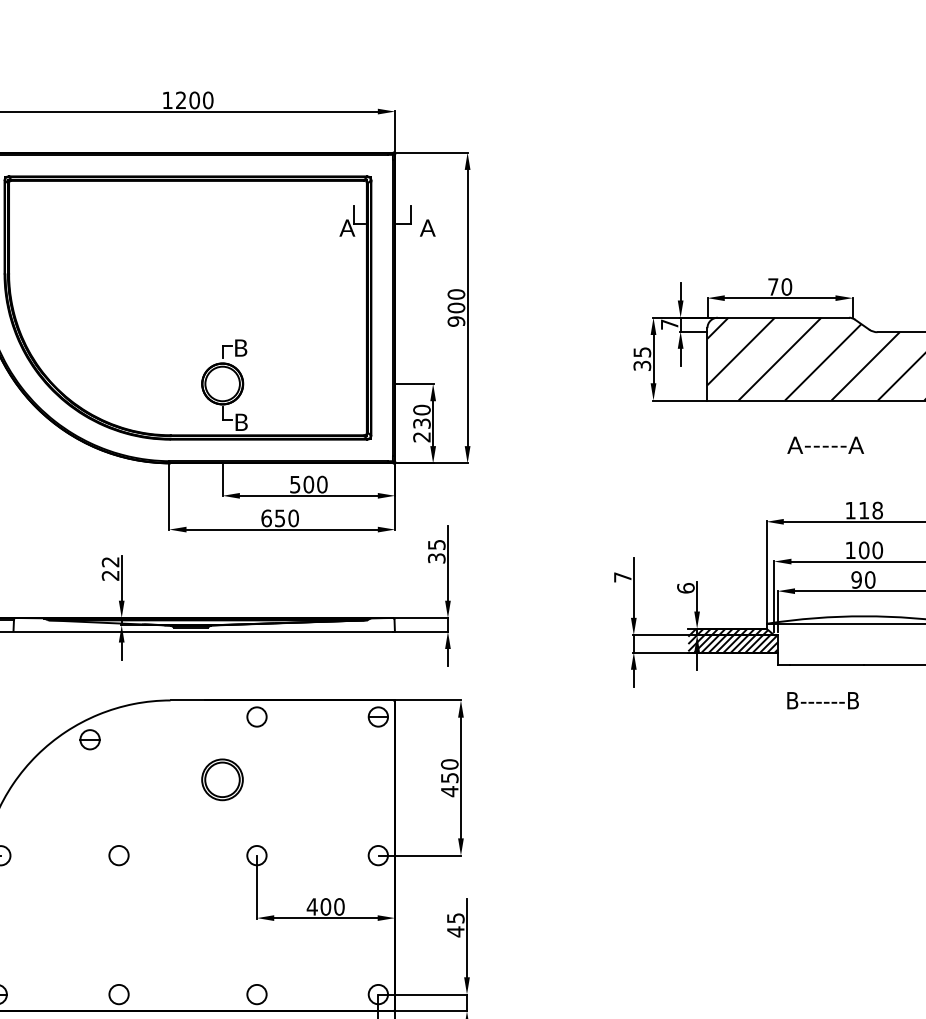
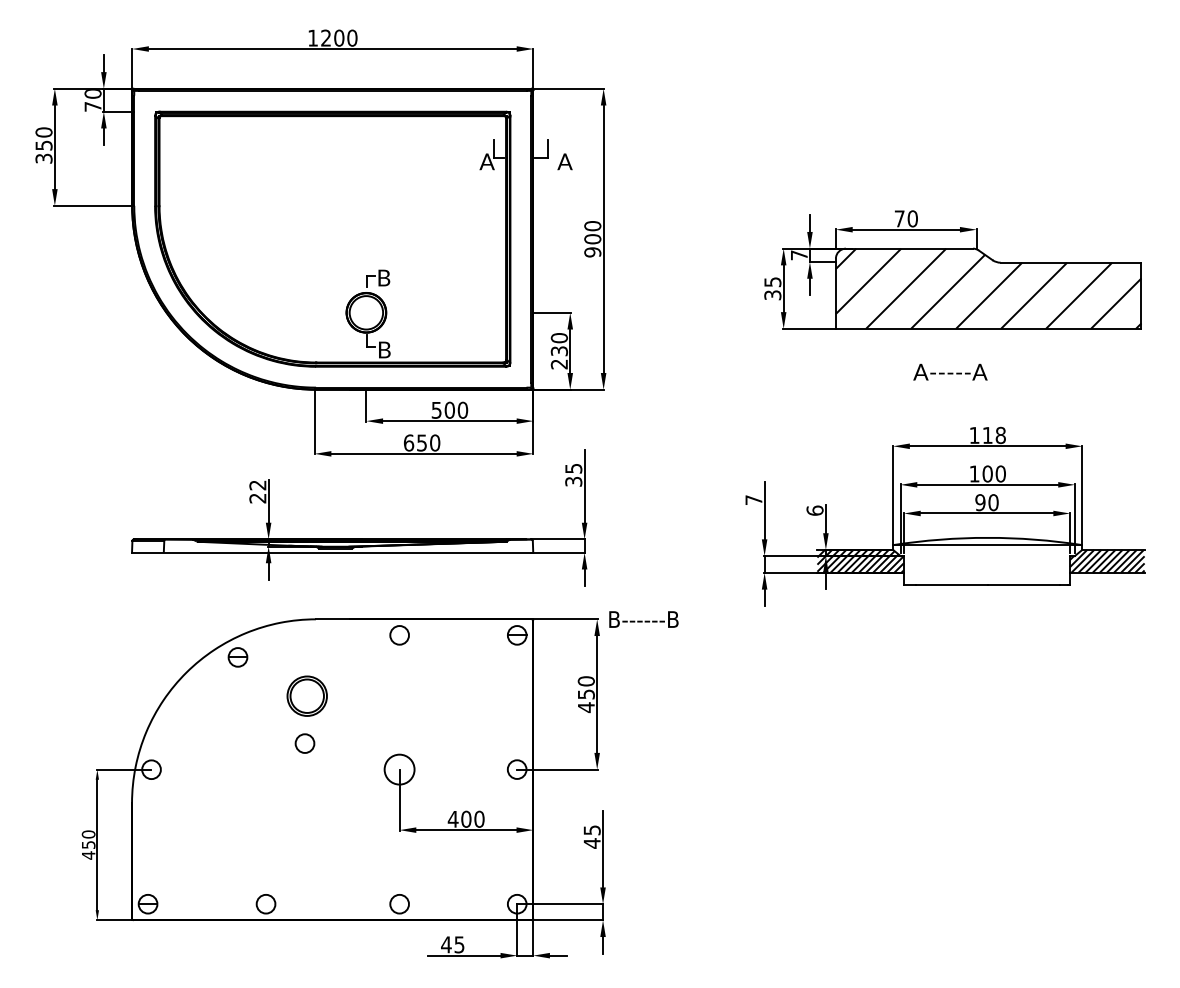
text: (822, 700) -> (643, 619), moved
part: (221, 779) -> (306, 695), moved
circle: (118, 855) -> (304, 743), moved
circle: (256, 855) -> (399, 769), size x1.6

